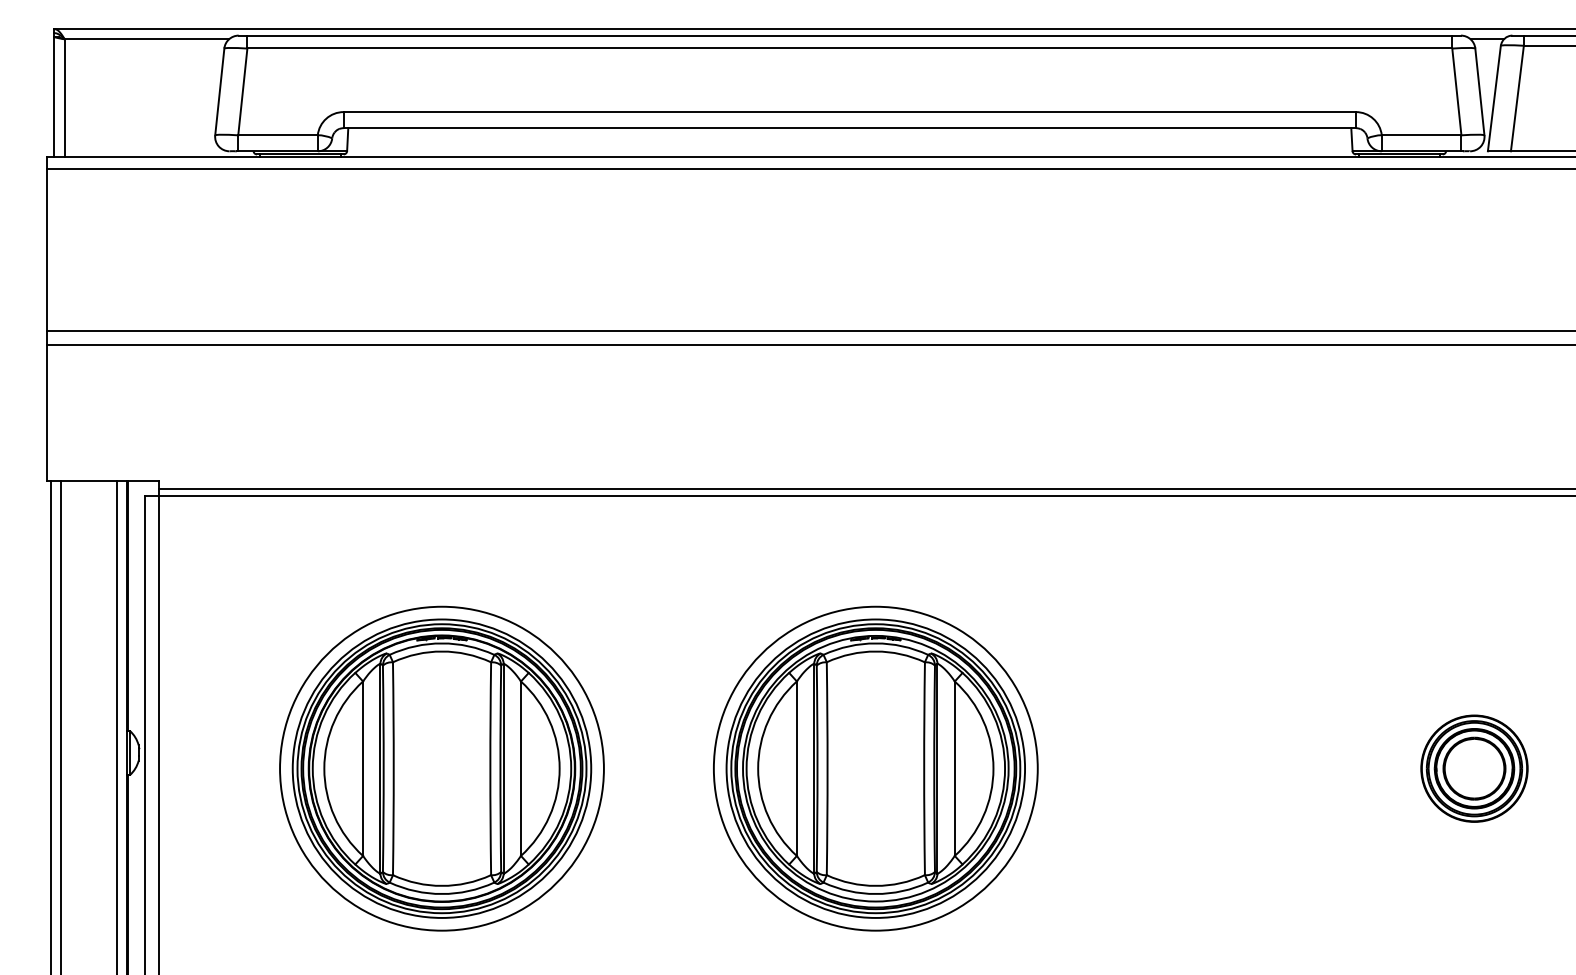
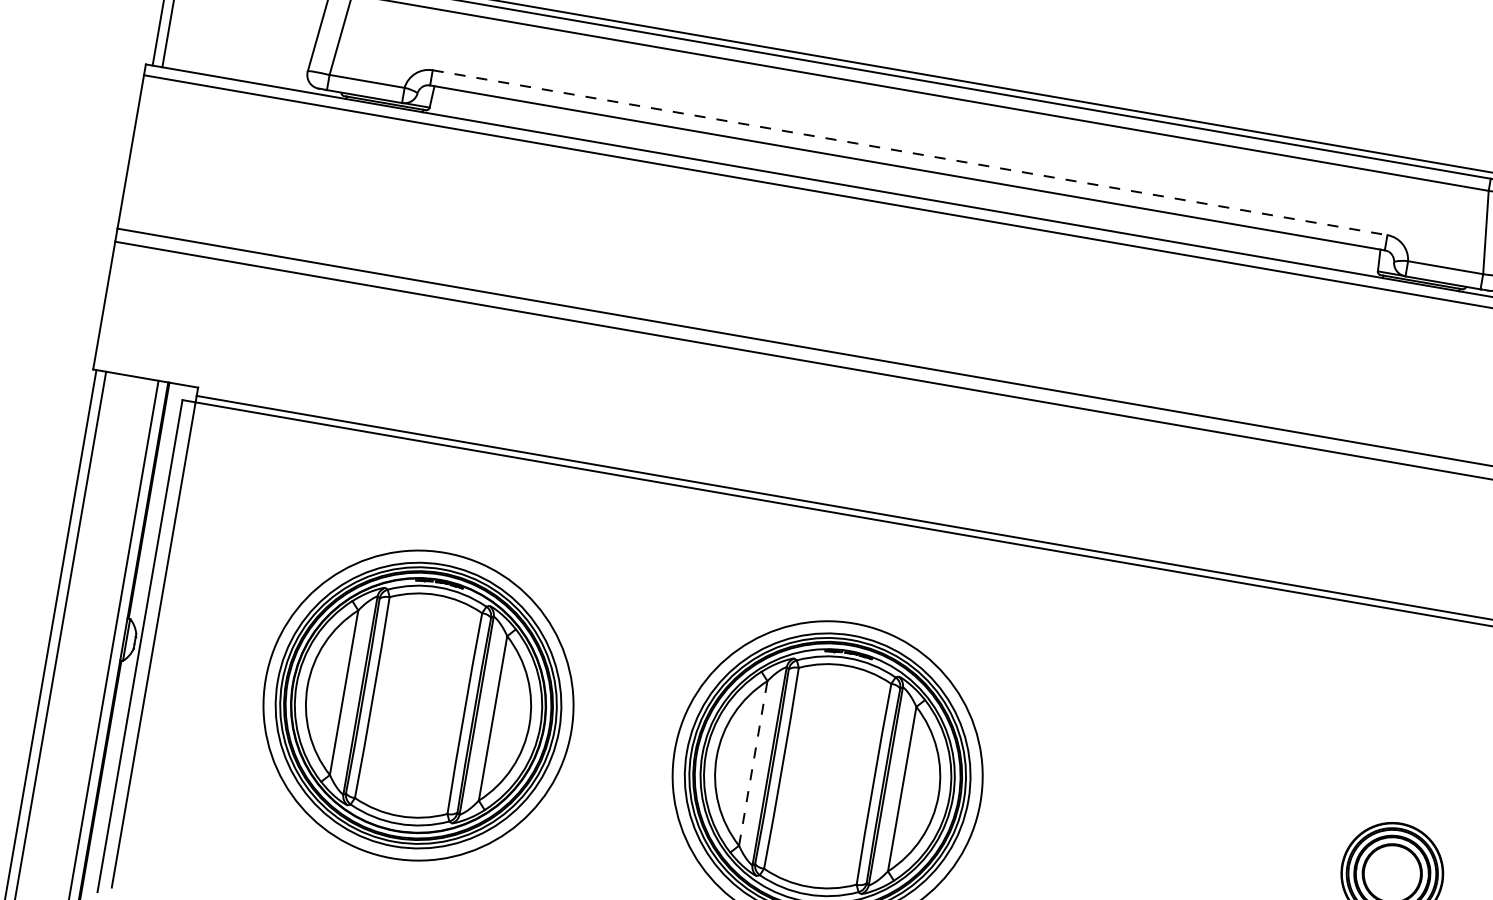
line: (850, 112) -> (910, 153), solid -> dashed
line: (796, 768) -> (752, 763), solid -> dashed

